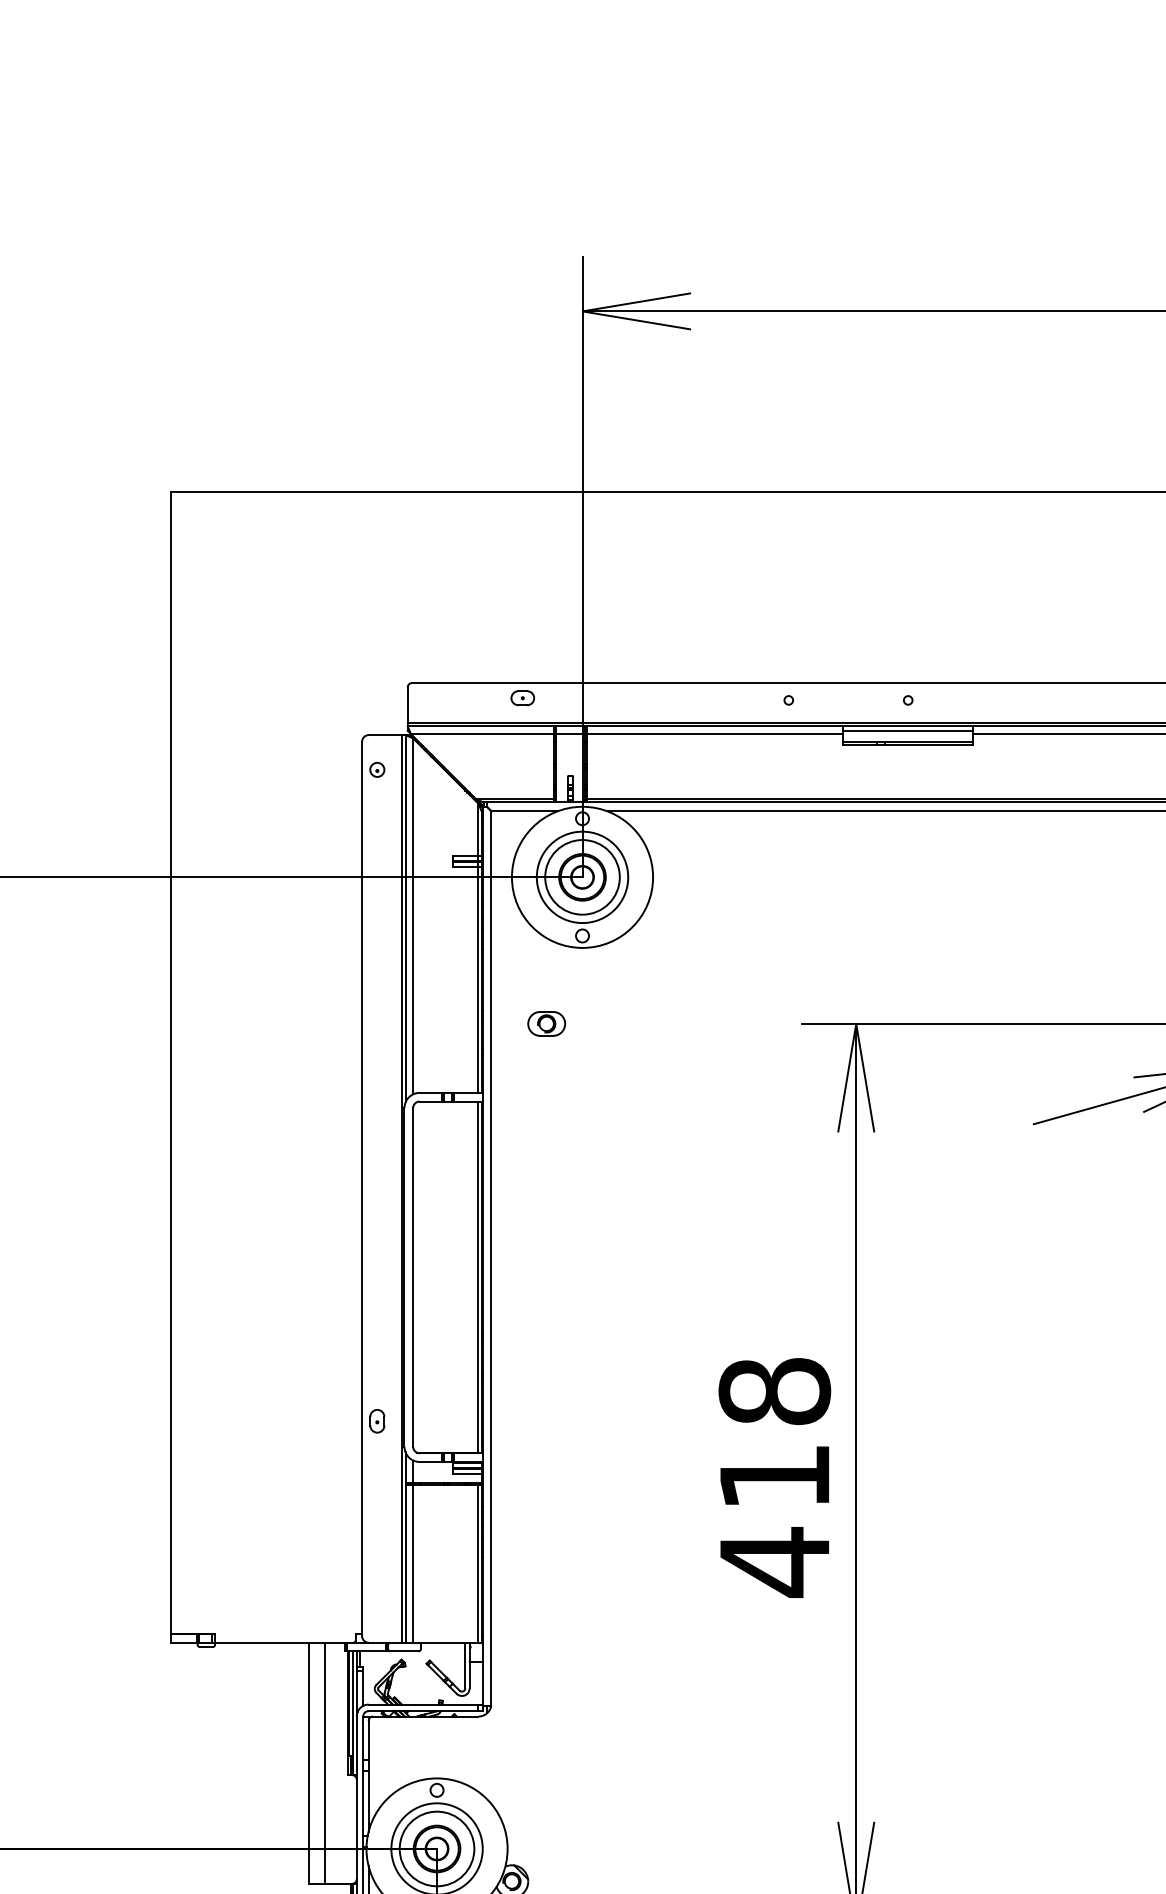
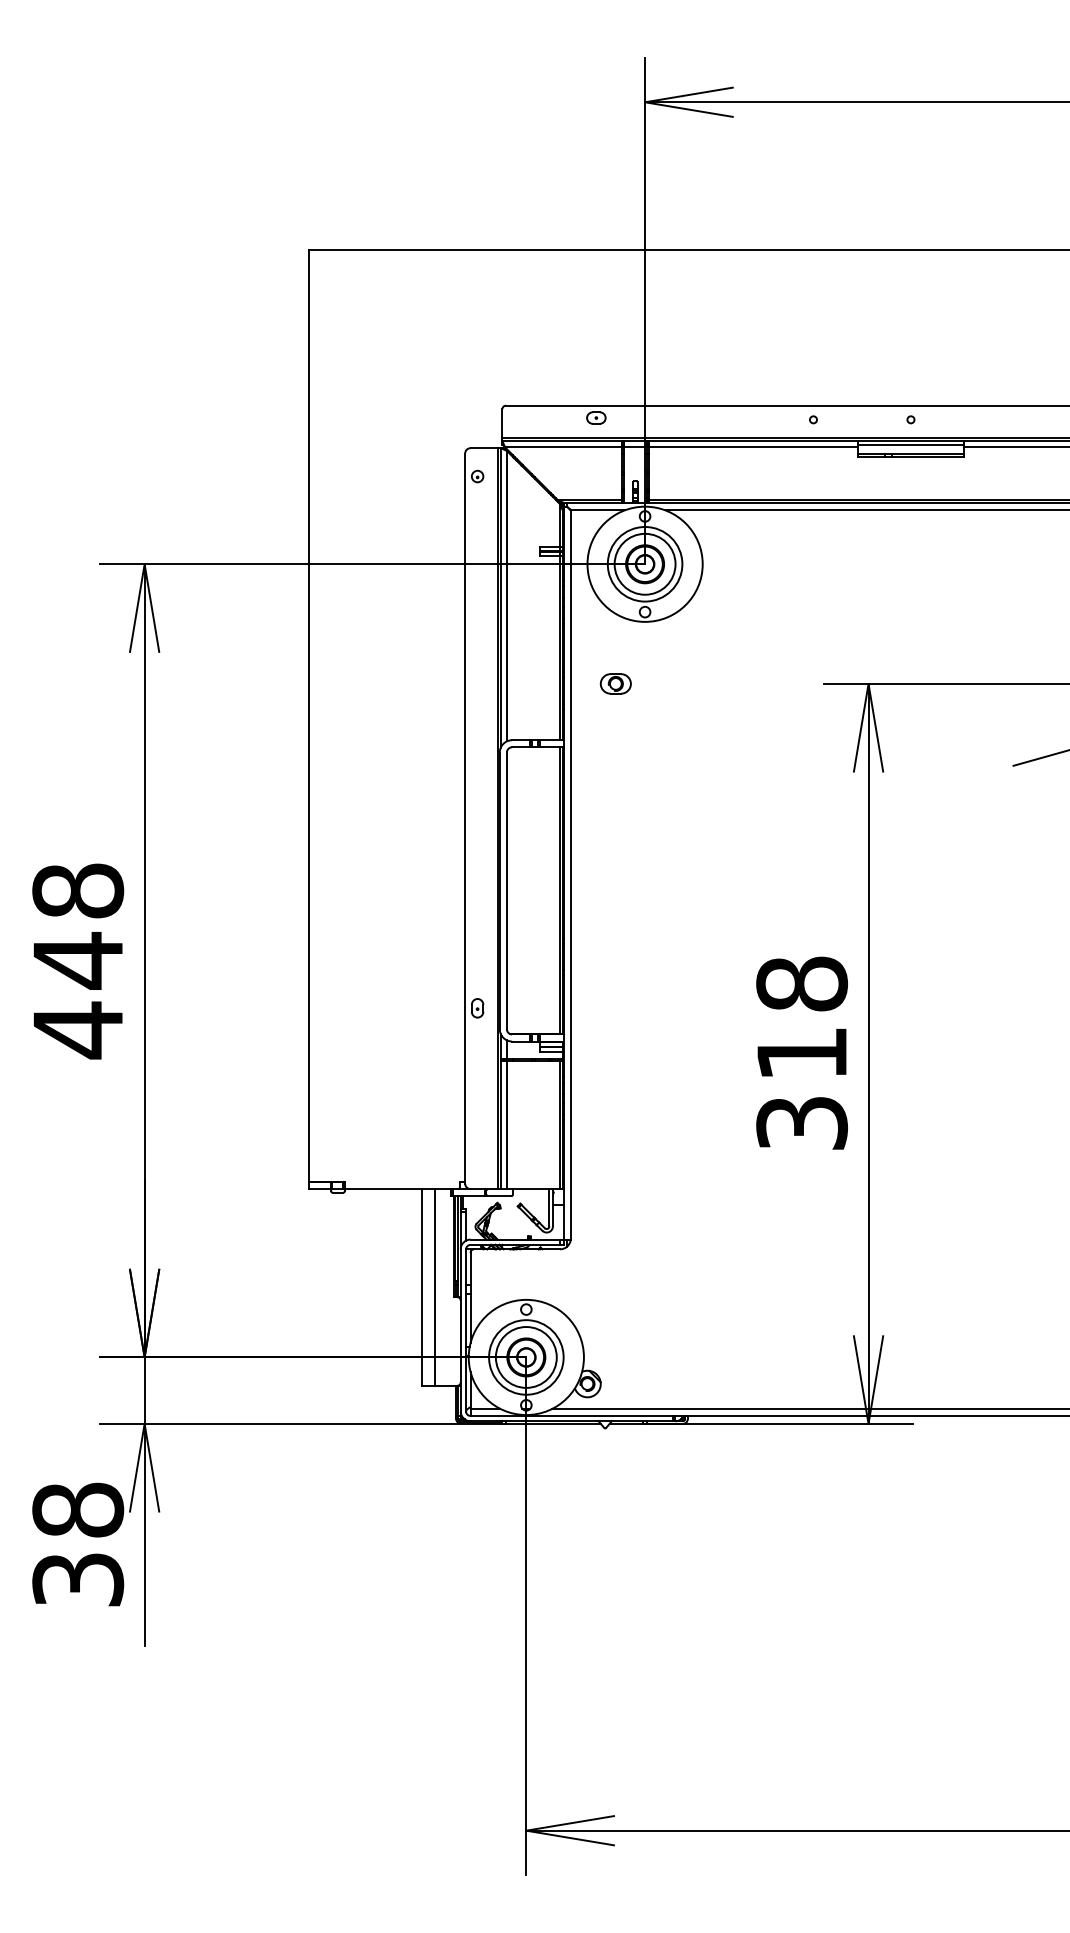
text: (775, 1562) -> (802, 1123), 418 -> 318

